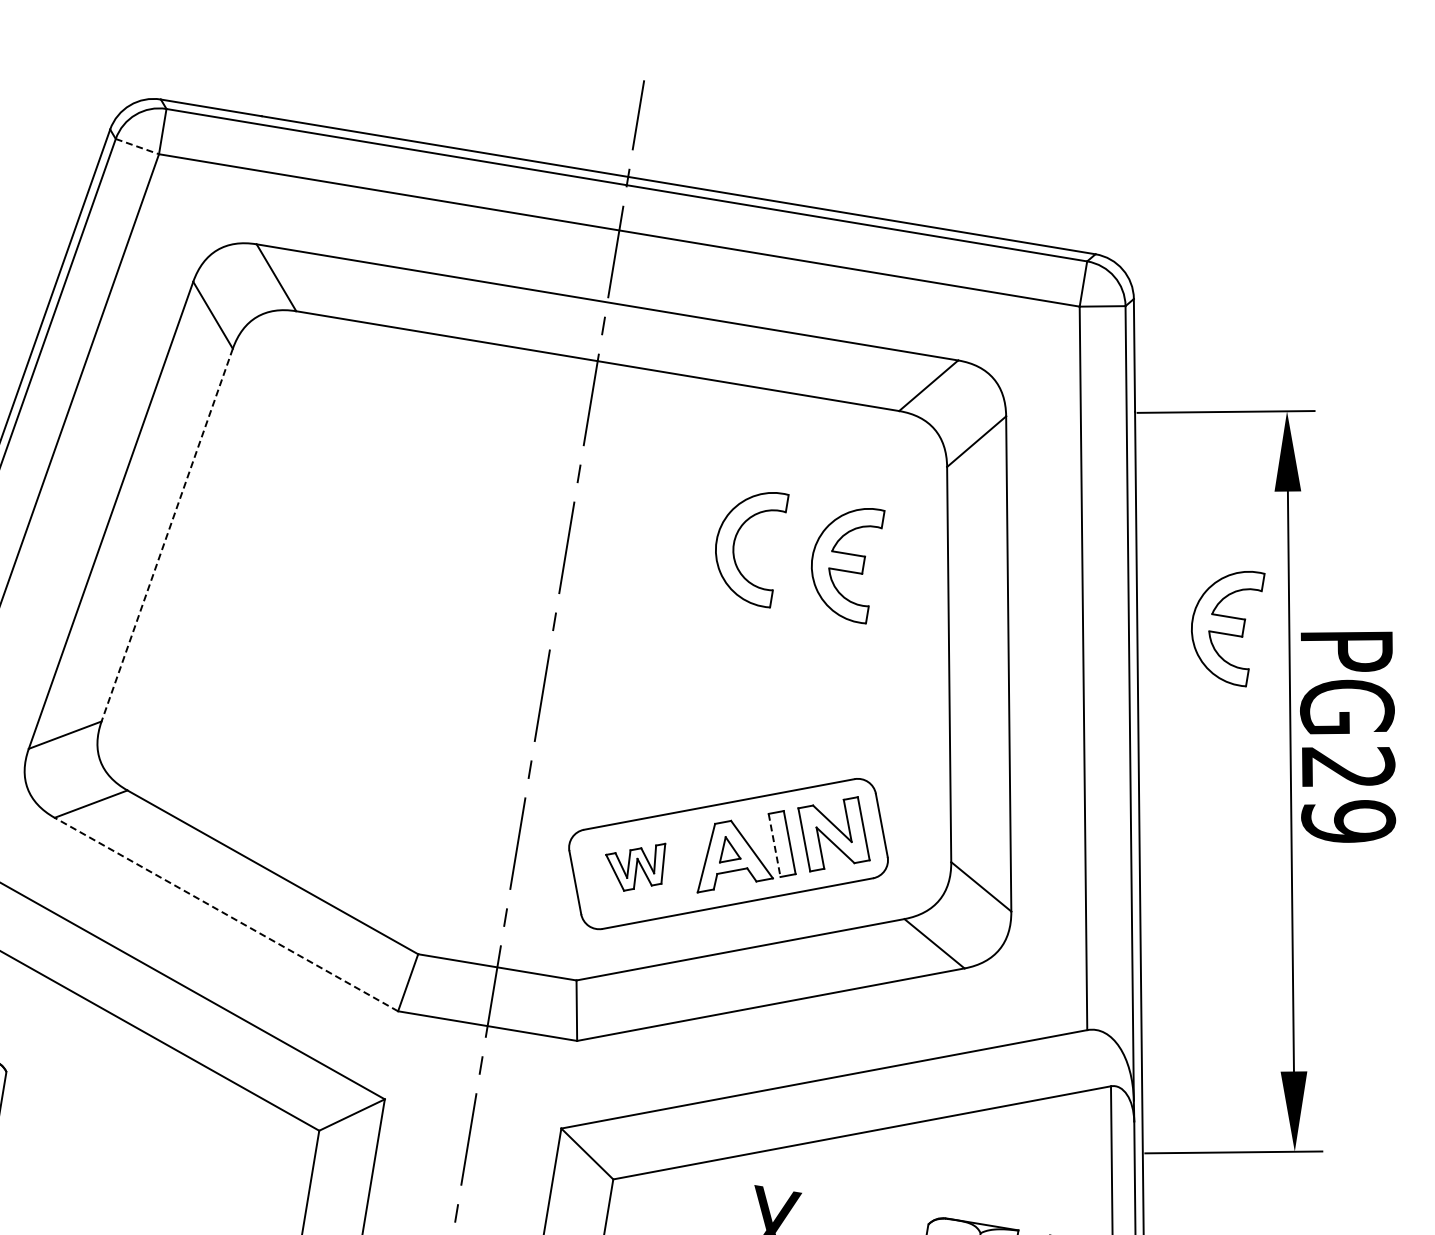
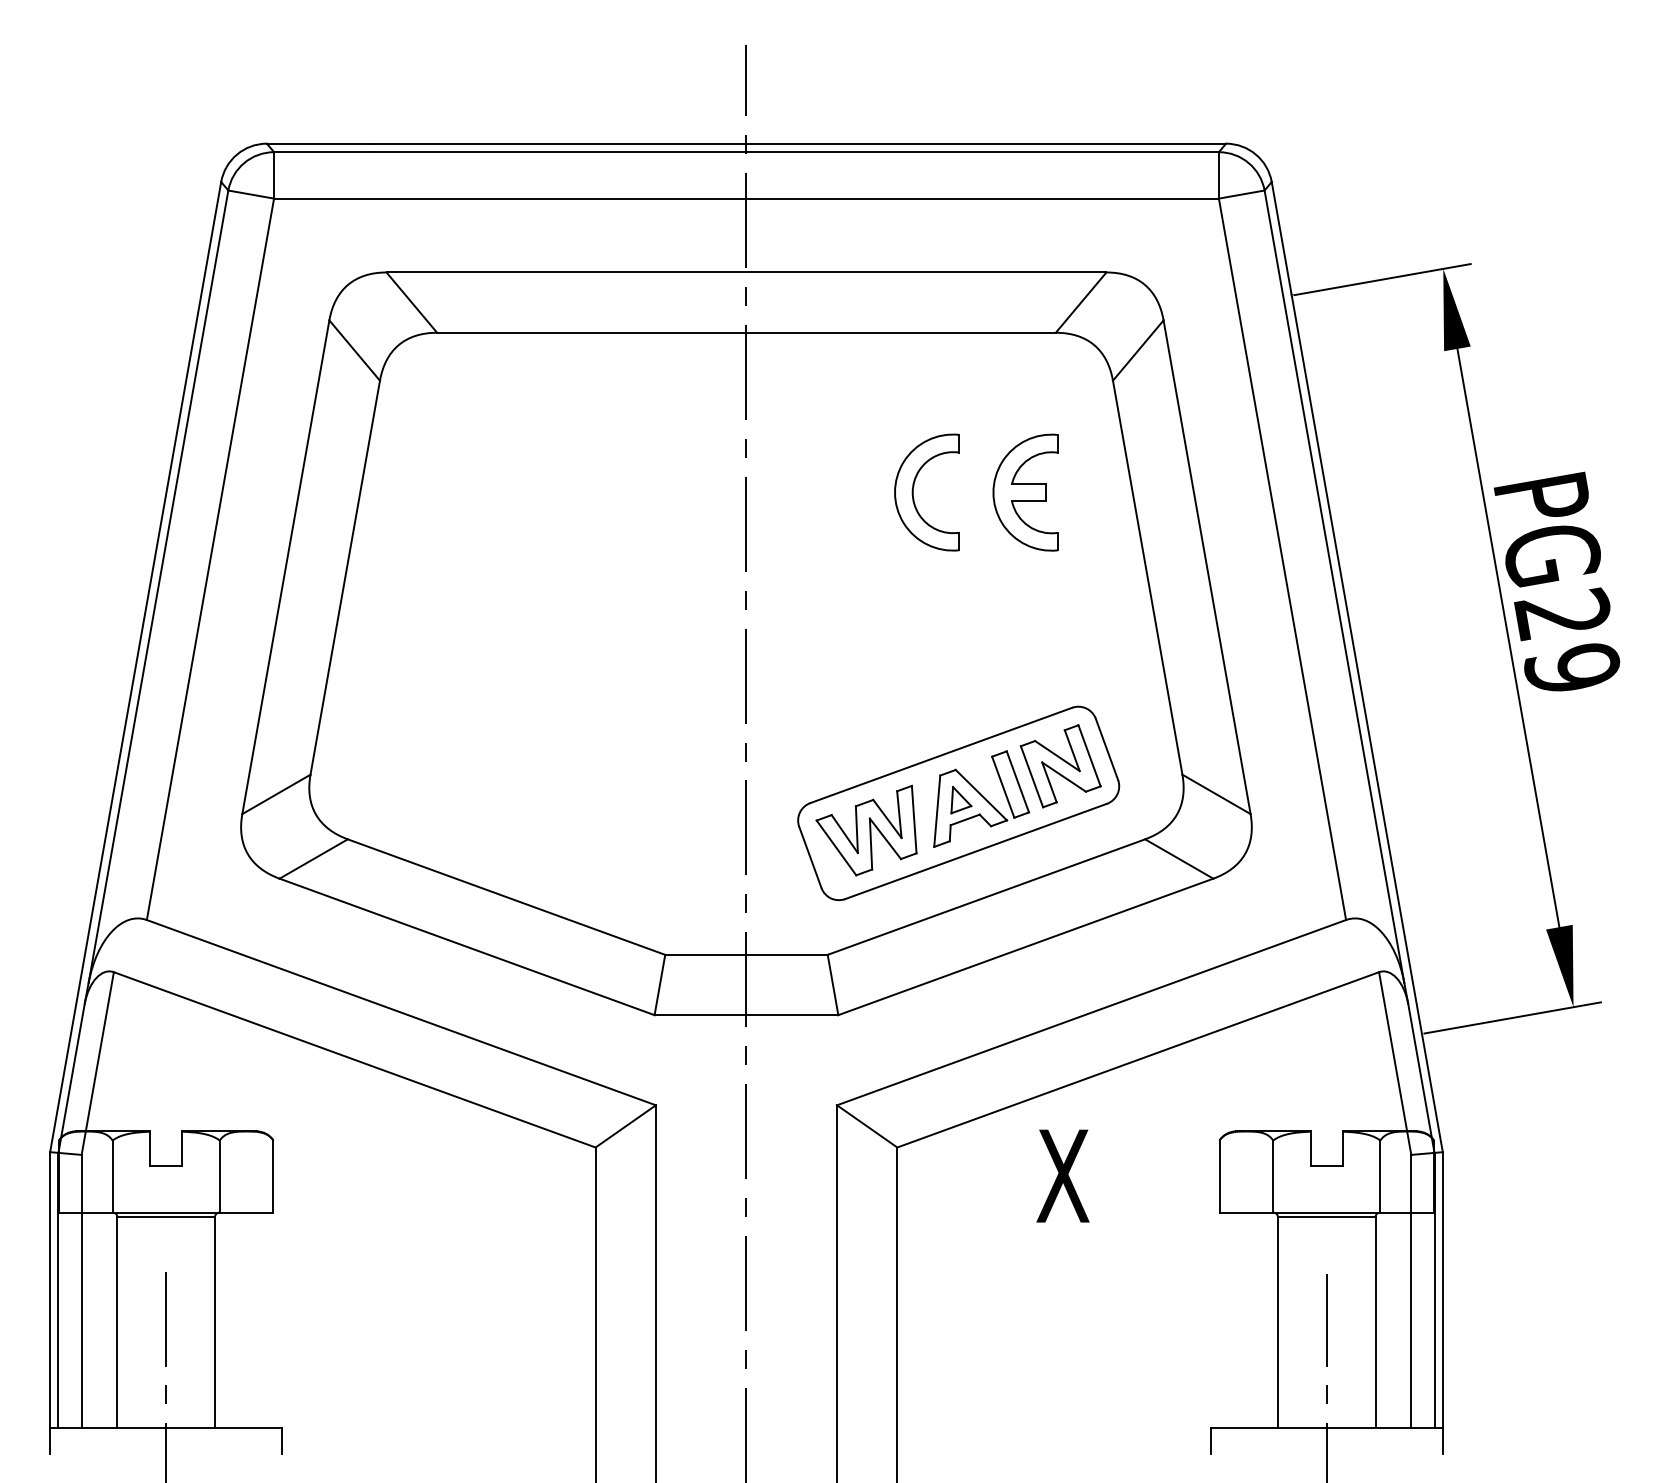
line: (137, 146) -> (251, 194), dashed -> solid
line: (167, 535) -> (345, 578), dashed -> solid
part: (1223, 624) -> (1415, 492), removed
line: (774, 845) -> (1003, 787), dashed -> solid
part: (634, 865) -> (866, 830), size x1.67
line: (226, 914) -> (467, 946), dashed -> solid

